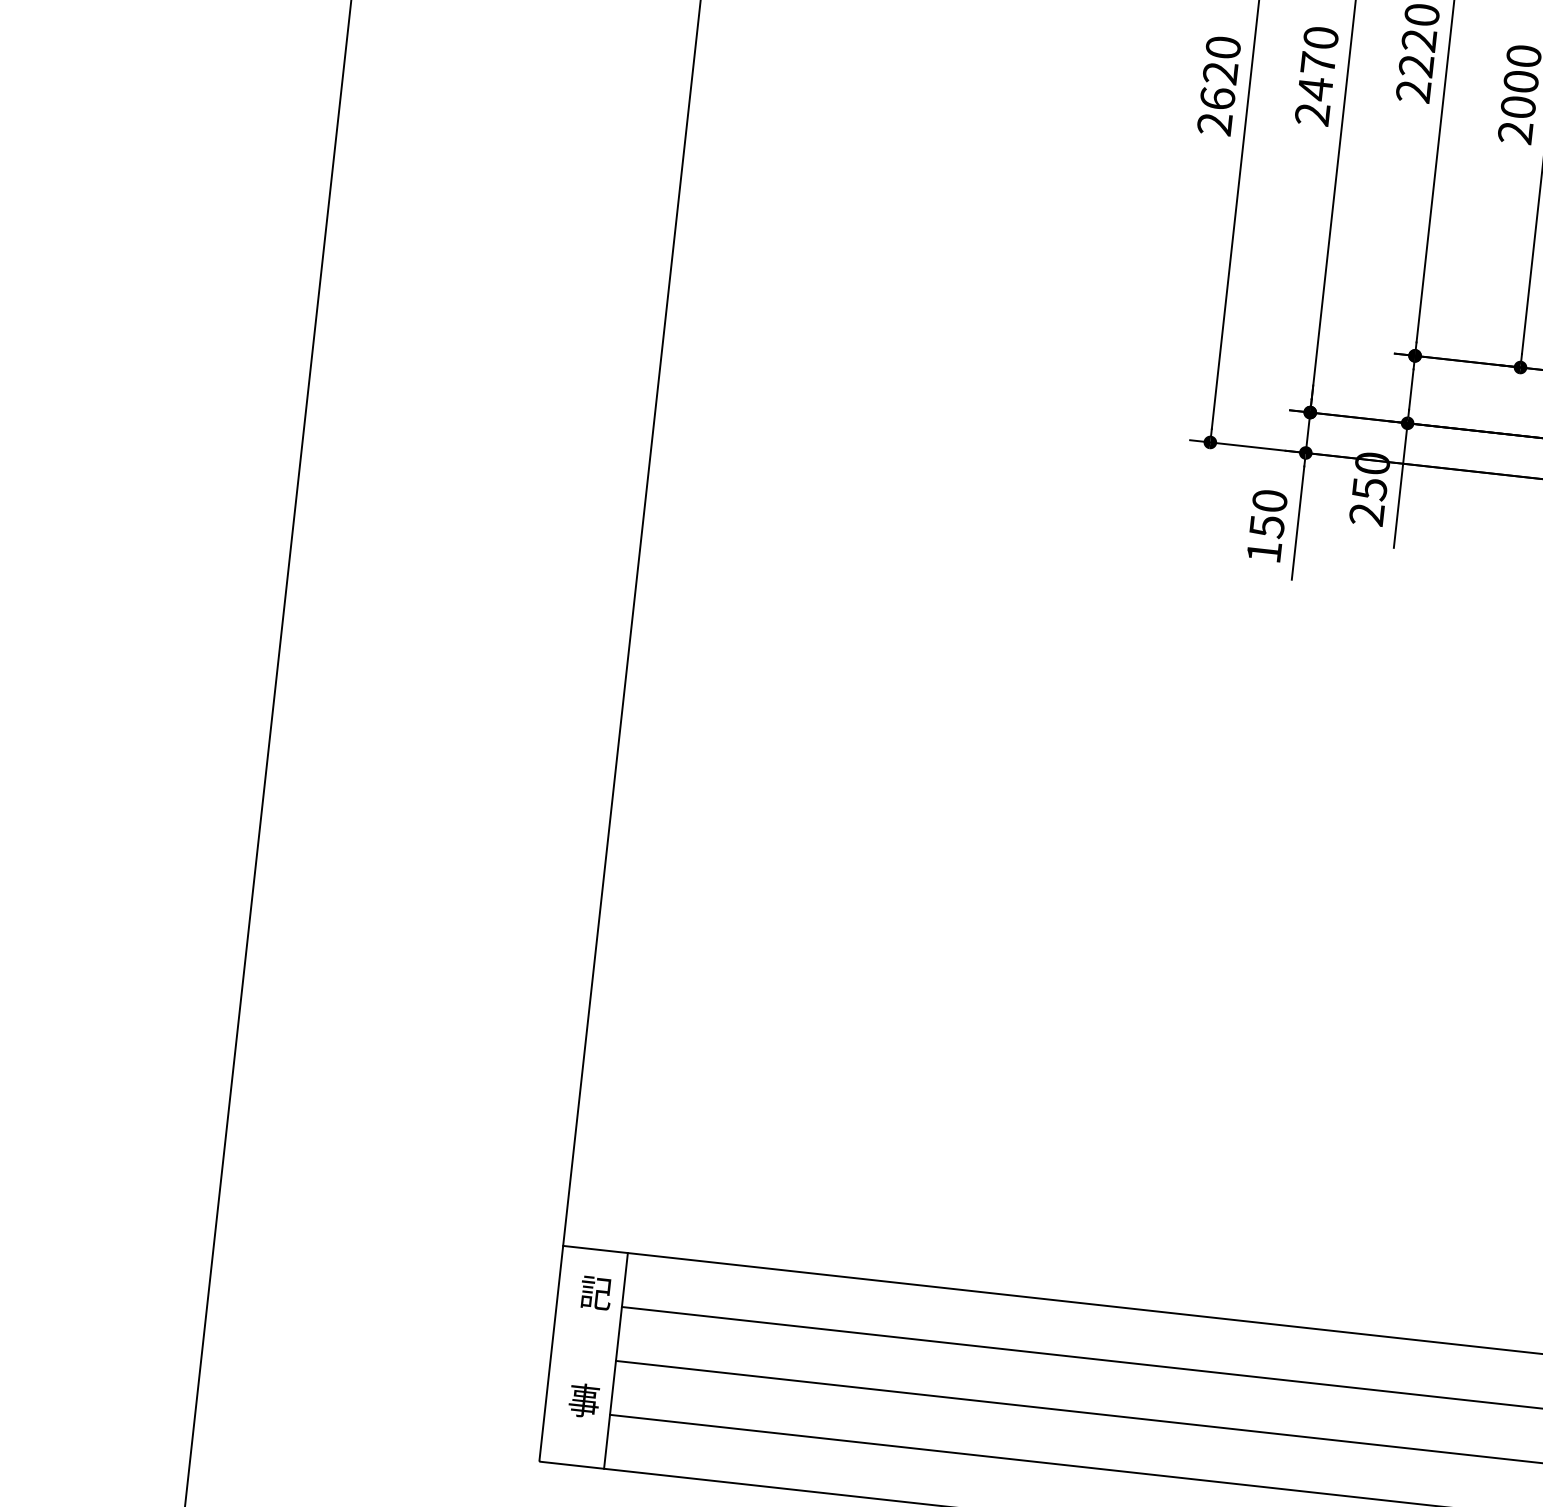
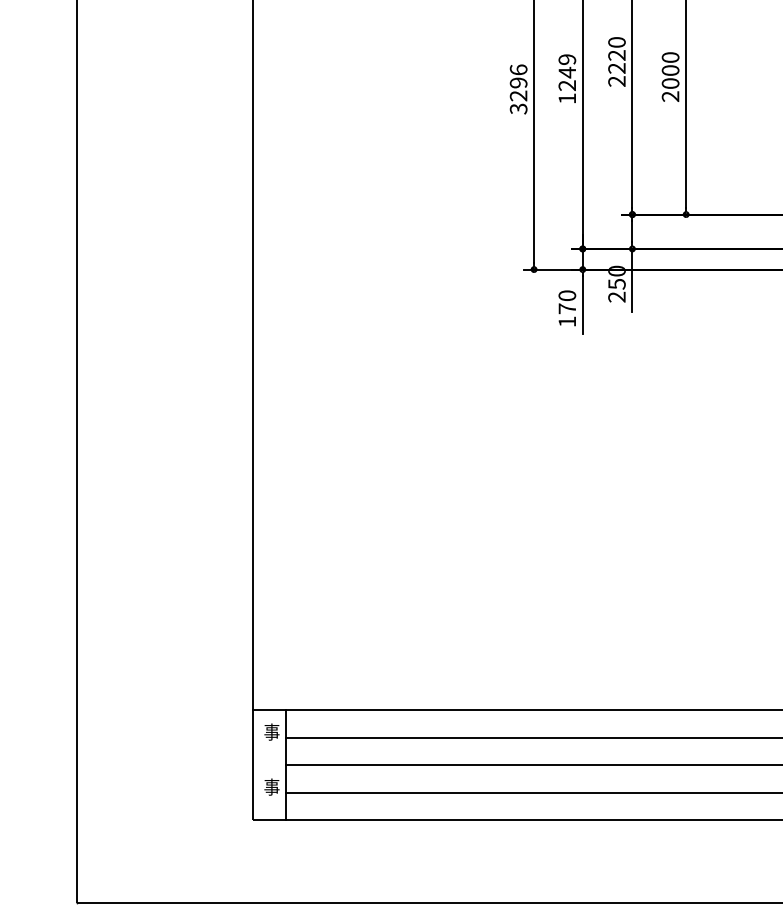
text: (1317, 76) -> (567, 79), 2470 -> 1249
text: (1218, 85) -> (518, 89), 2620 -> 3296
text: (1267, 525) -> (567, 308), 150 -> 170
text: (595, 1291) -> (271, 731), 記 -> 事

